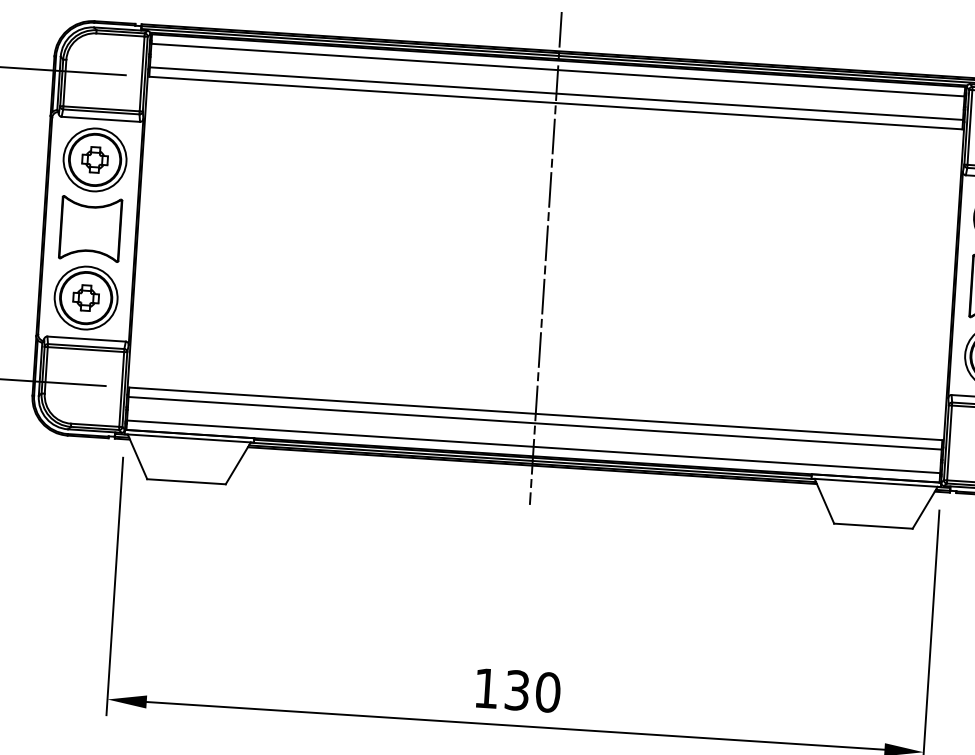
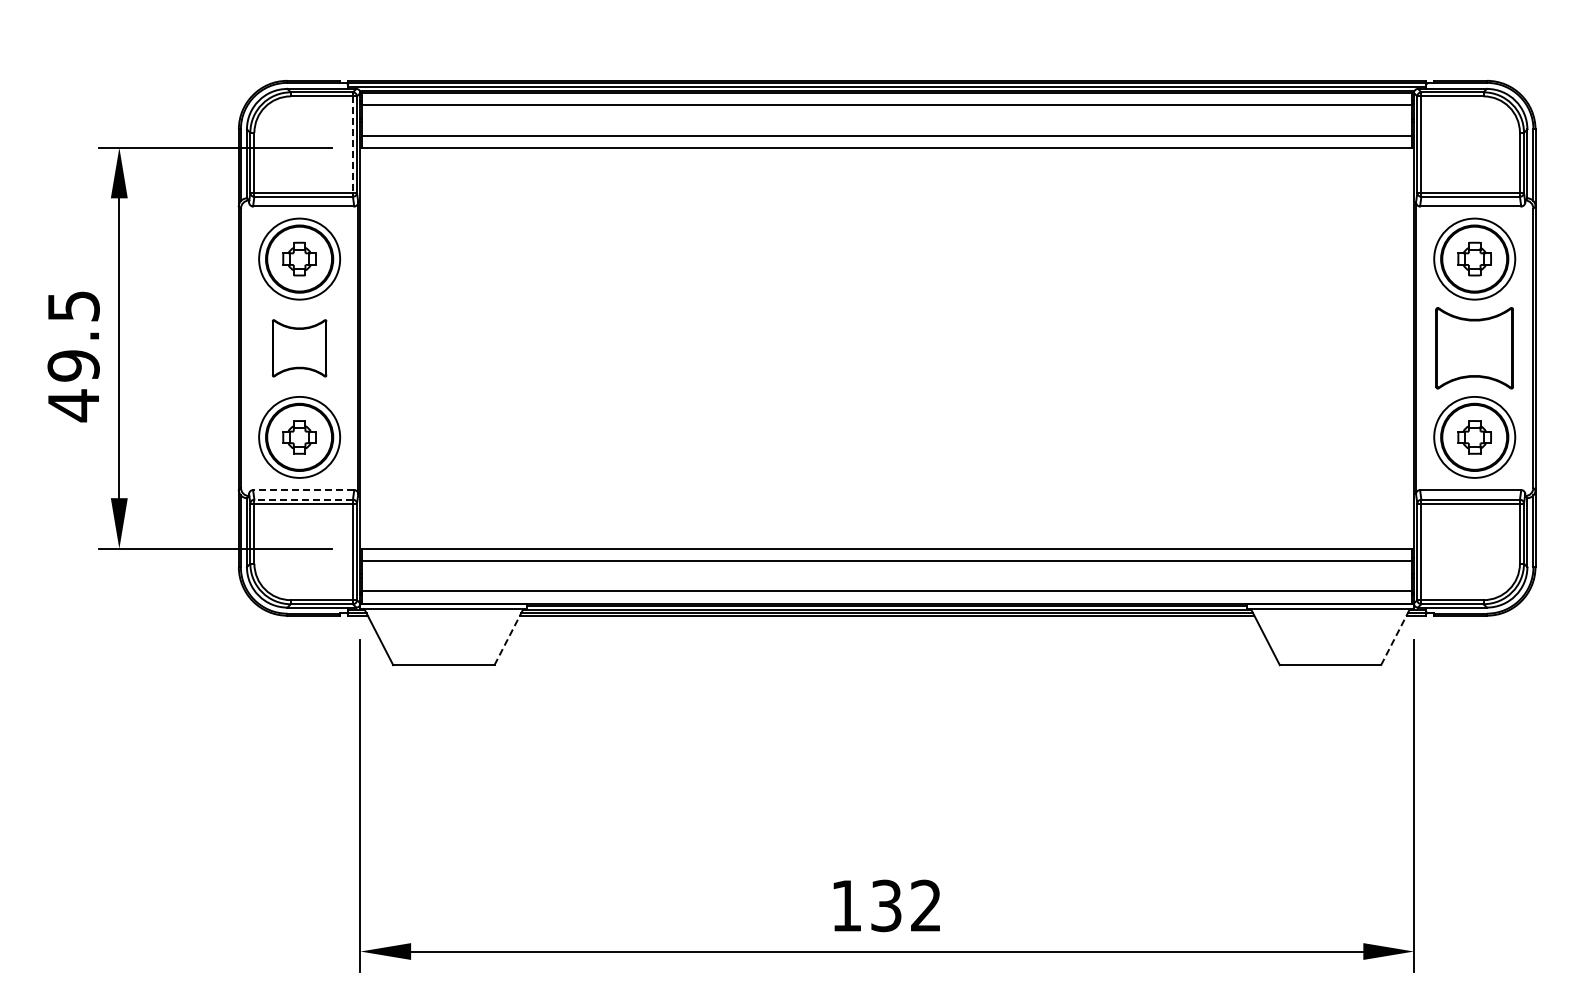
line: (141, 74) -> (352, 145), solid -> dashed
part: (90, 229) -> (299, 348), size x0.7
line: (546, 258) -> (887, 348), removed
line: (86, 339) -> (303, 490), solid -> dashed
line: (86, 346) -> (303, 499), solid -> dashed
line: (238, 462) -> (509, 636), solid -> dashed
line: (925, 507) -> (1395, 636), solid -> dashed
text: (547, 692) -> (925, 905), 130 -> 132

